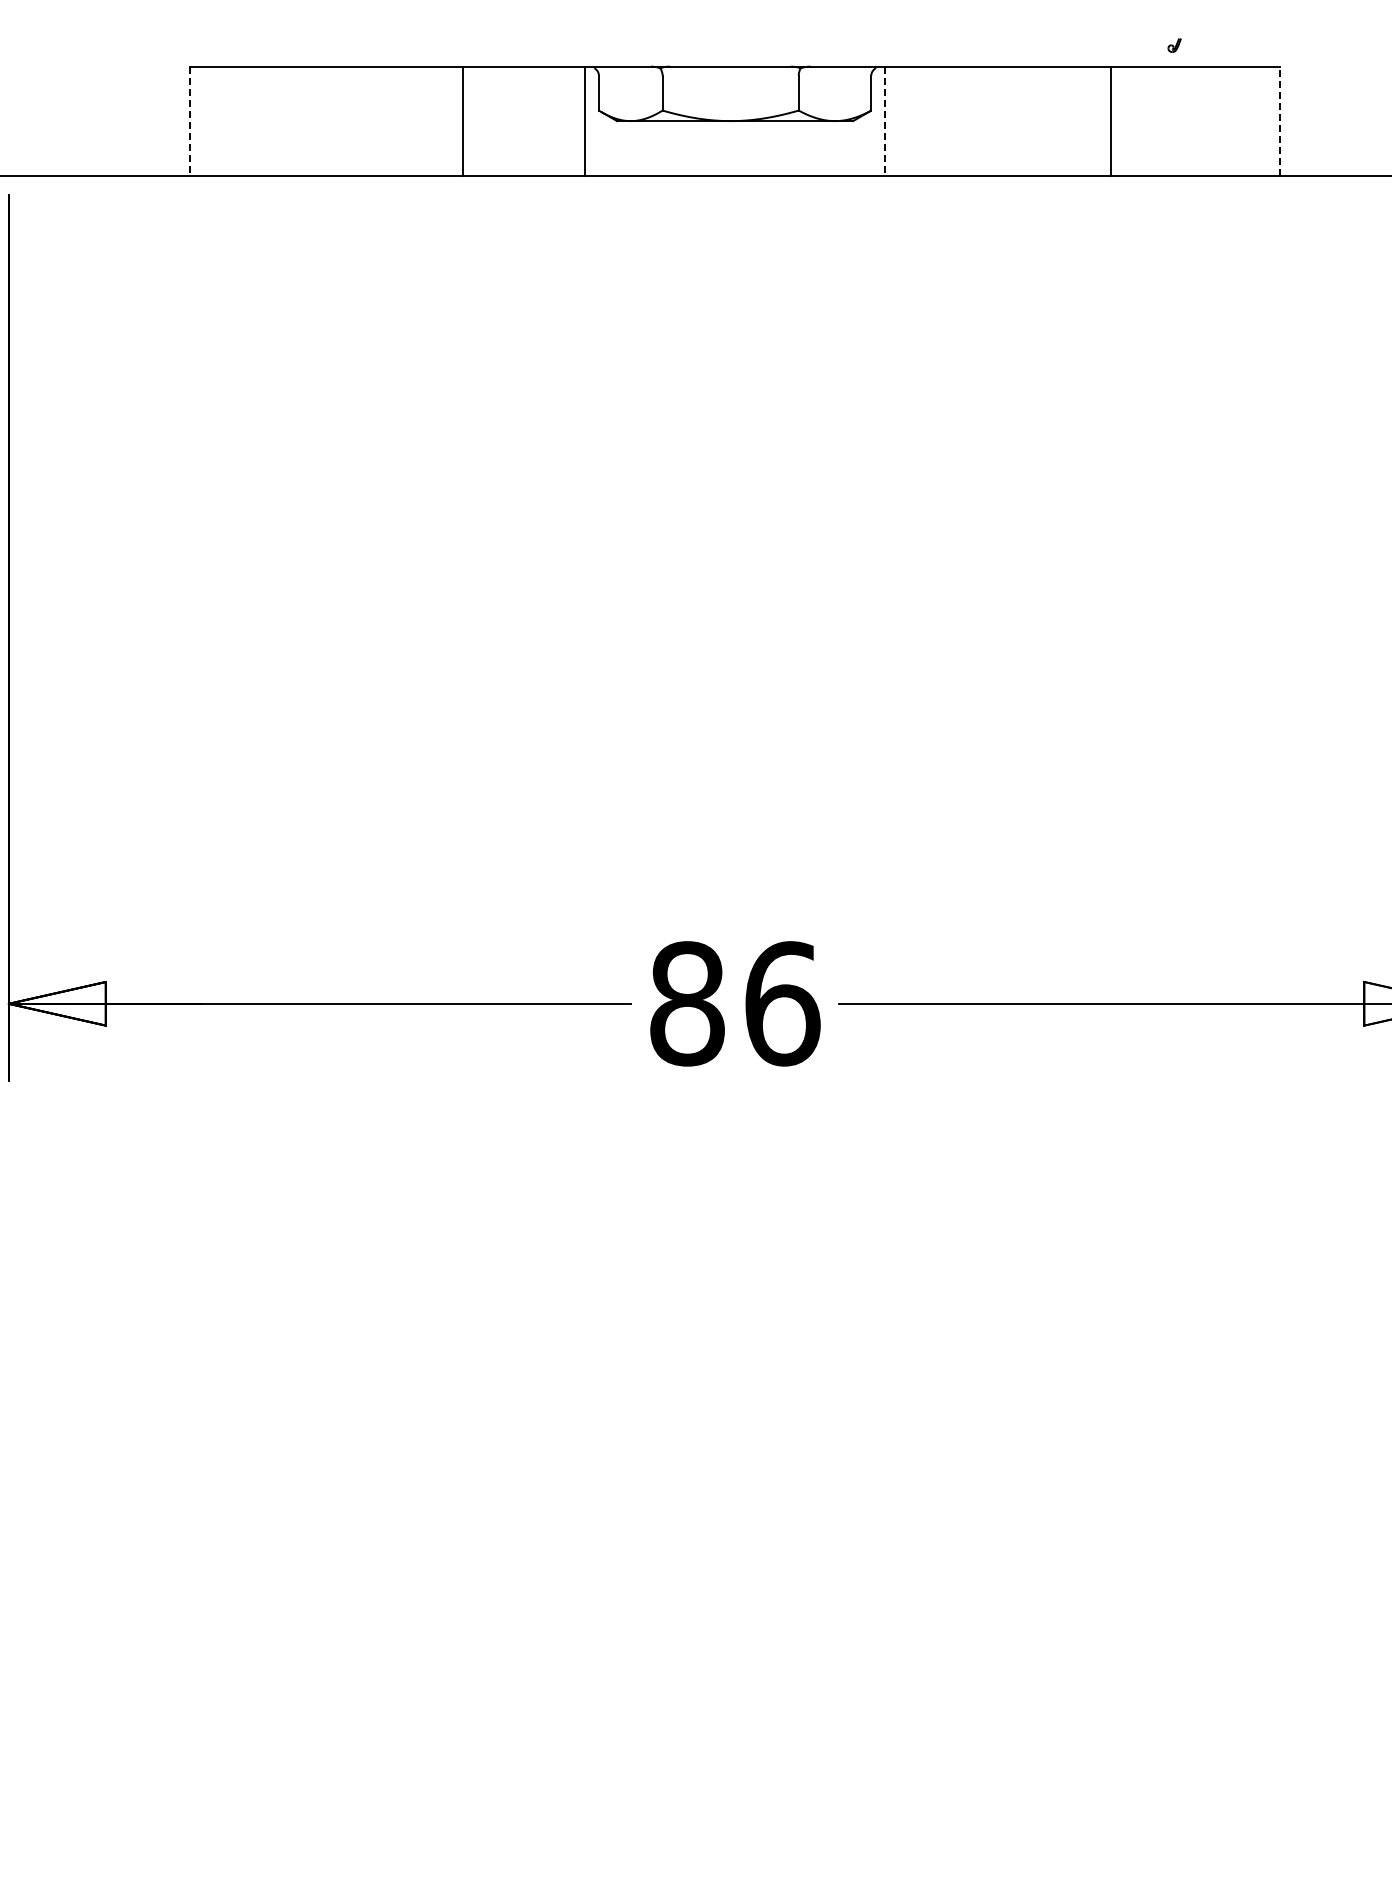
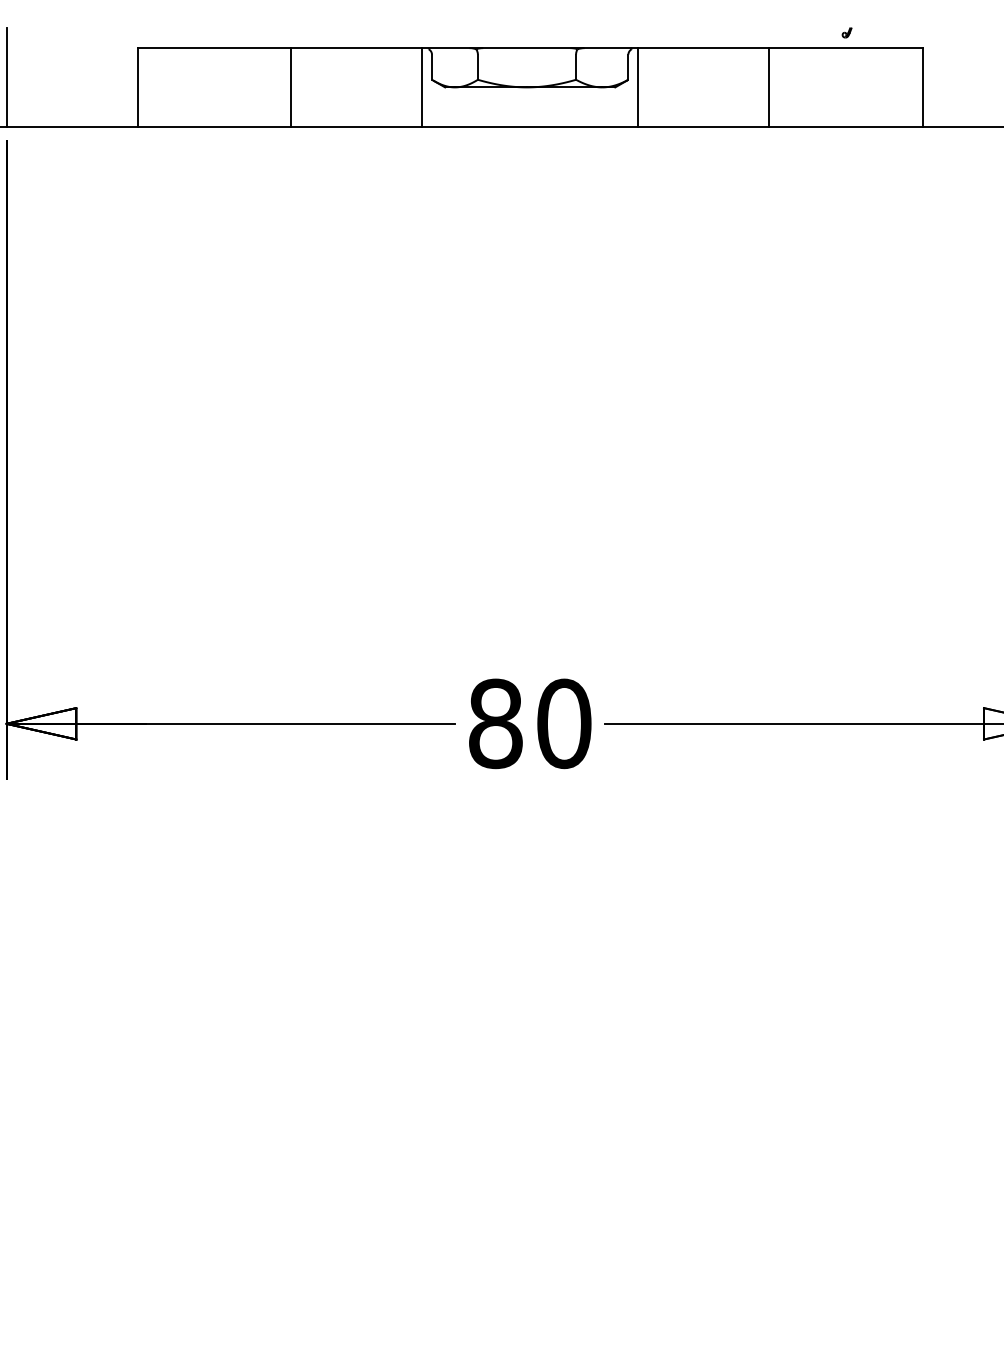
line: (8, 107) -> (6, 77), added
line: (462, 120) -> (291, 86), moved
line: (1111, 120) -> (769, 86), moved
line: (1279, 120) -> (922, 86), dashed -> solid
line: (190, 121) -> (137, 87), dashed -> solid
line: (884, 121) -> (637, 87), dashed -> solid
text: (782, 1003) -> (564, 723), 86 -> 80

